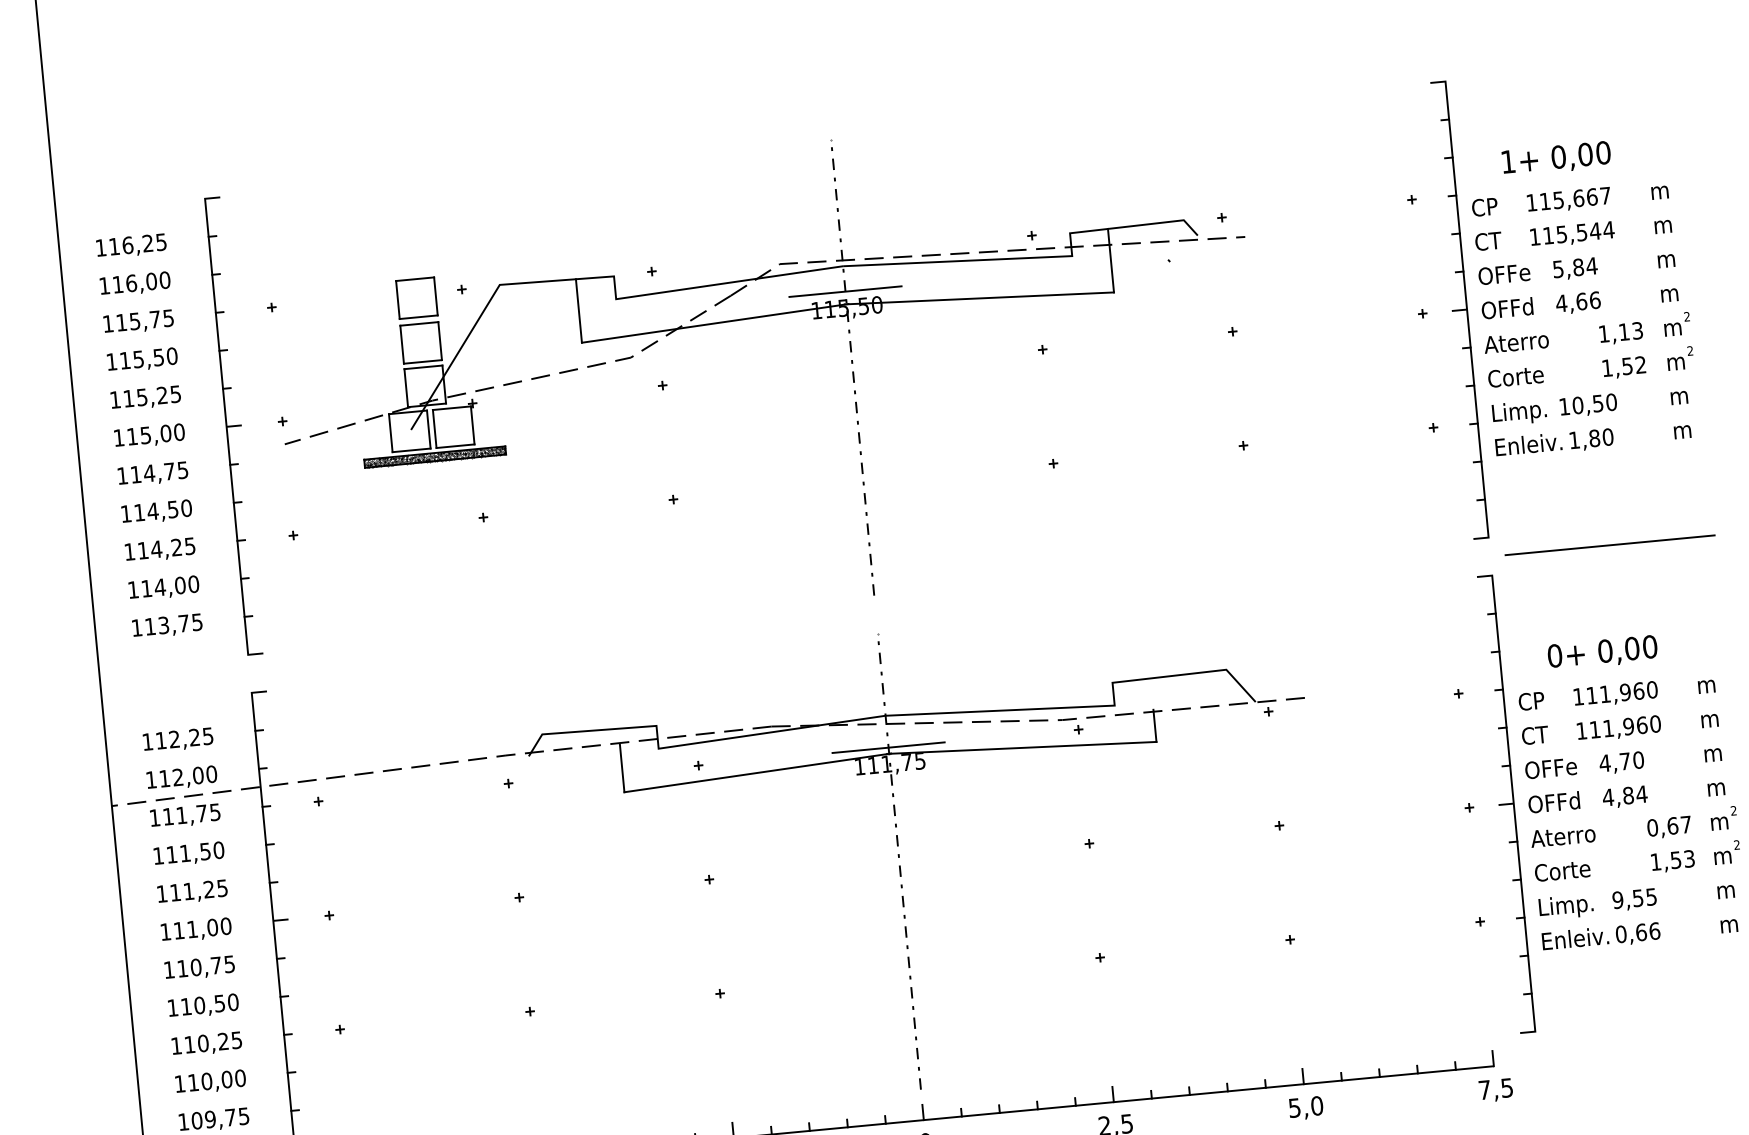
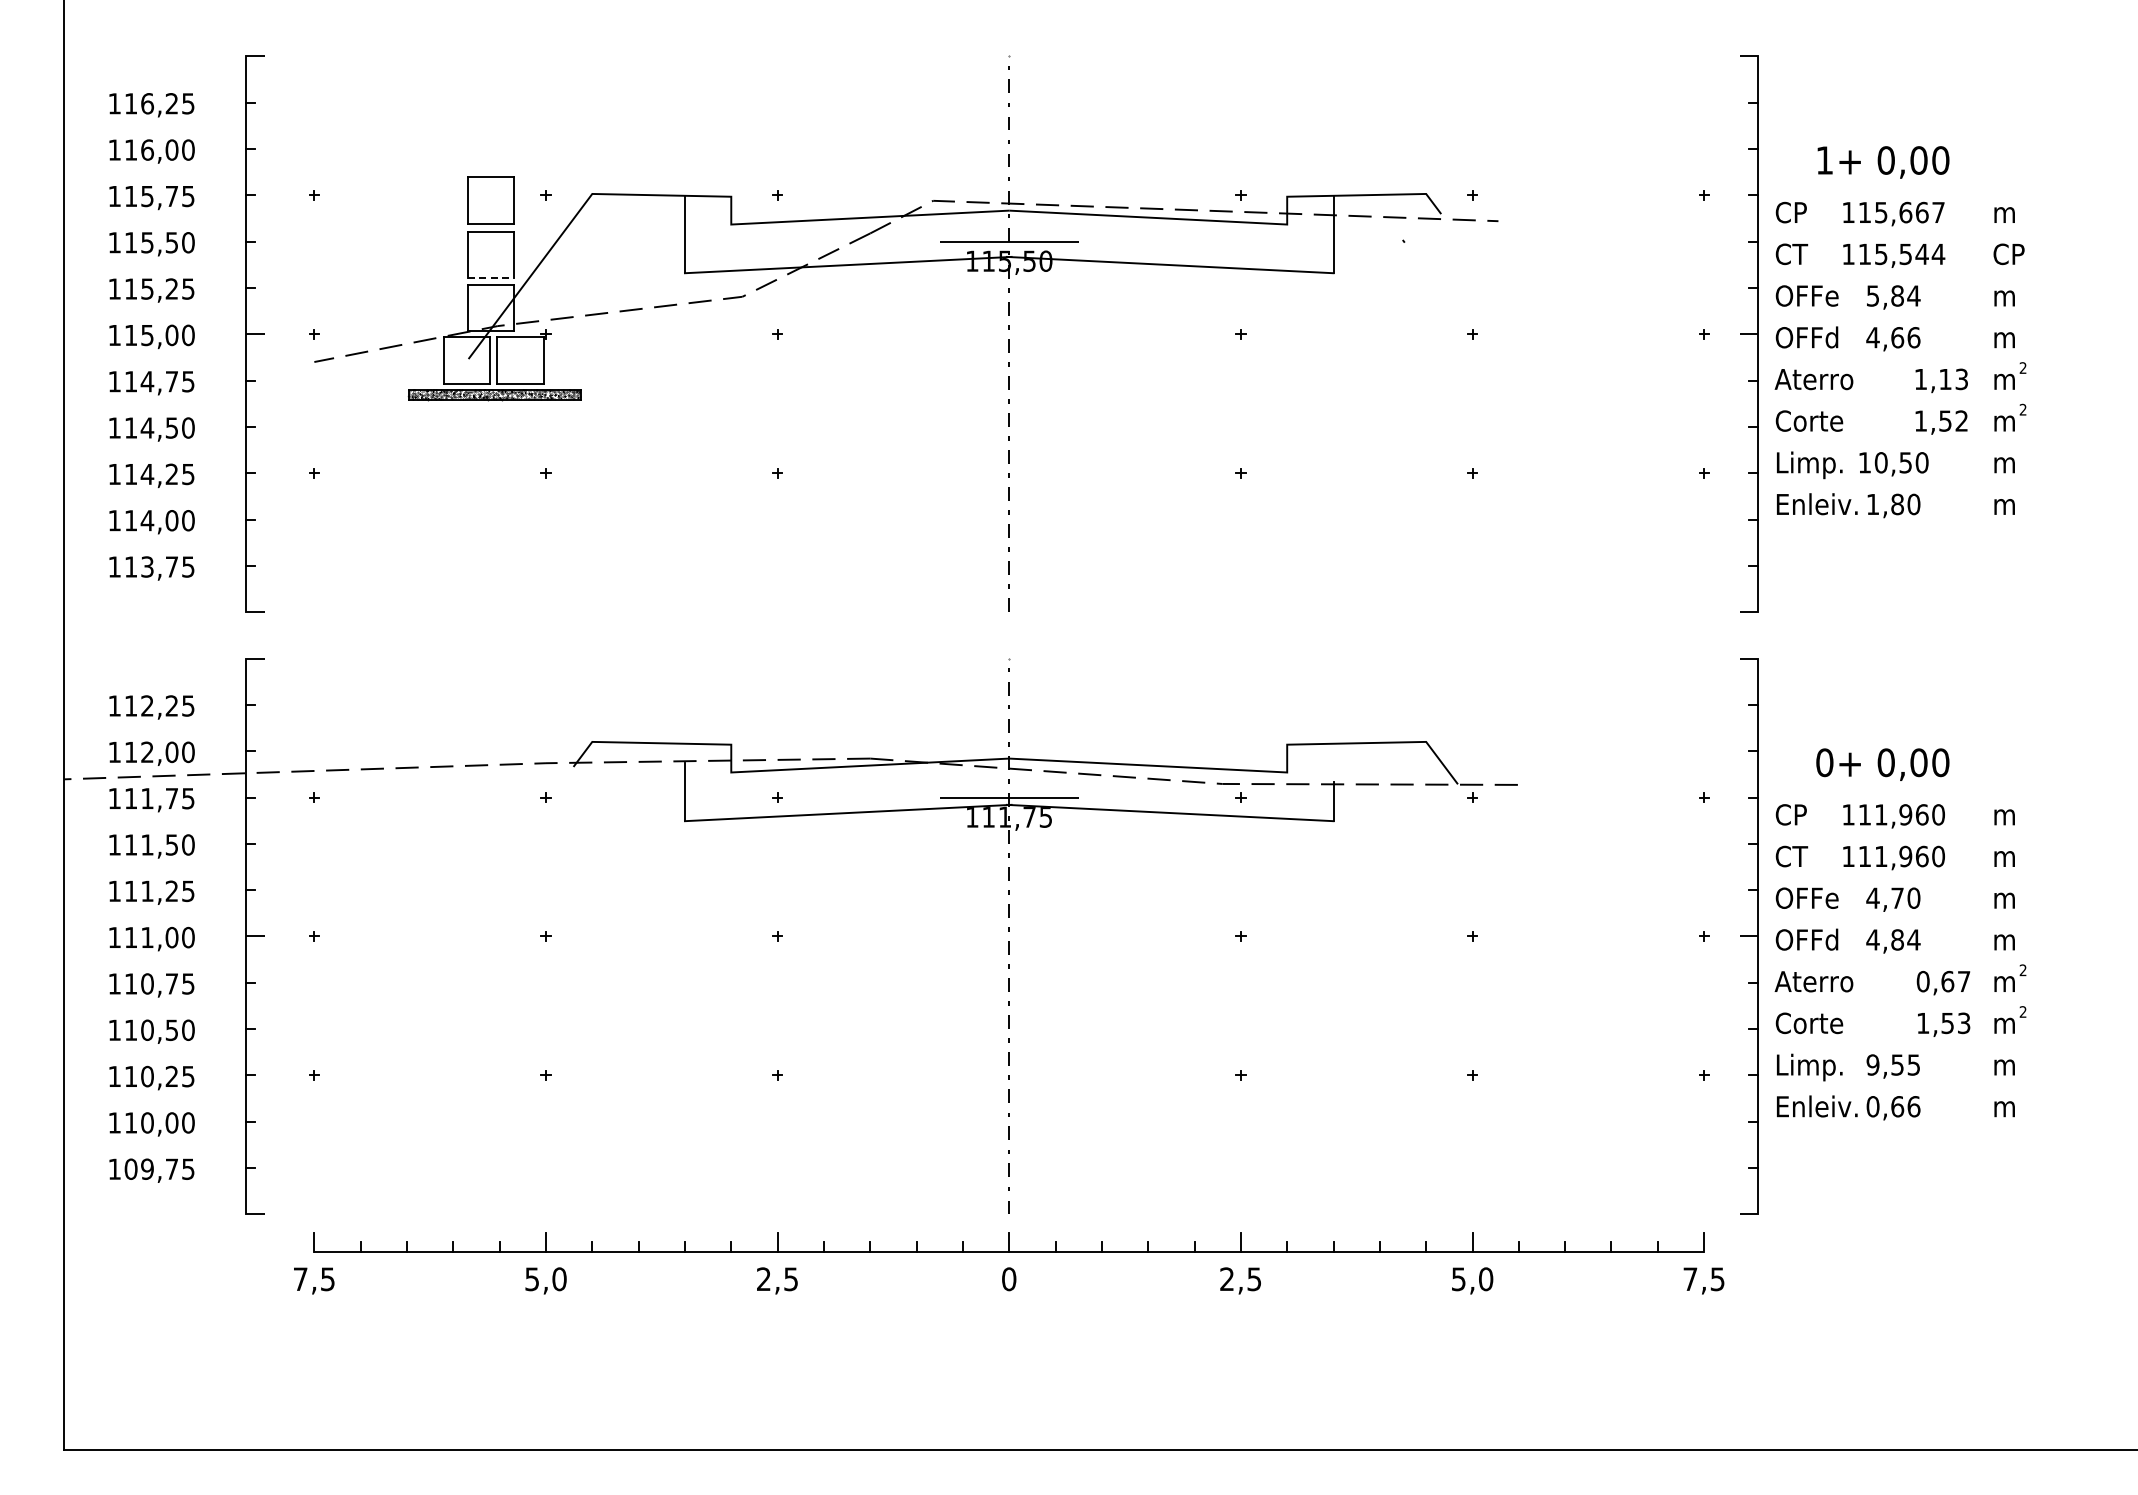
text: (1666, 224) -> (2008, 254), m -> CP
line: (423, 362) -> (491, 278), solid -> dashed
line: (1609, 545) -> (1903, 635), removed

